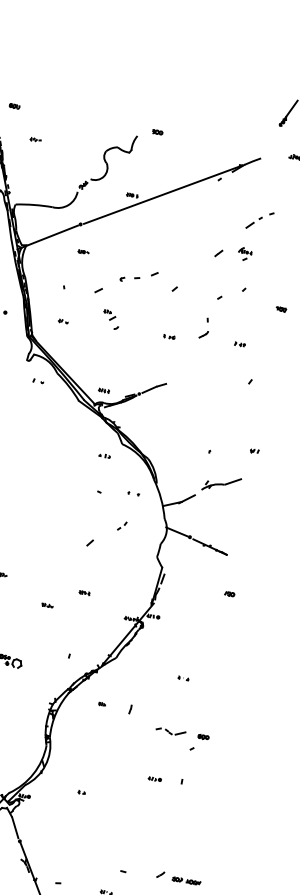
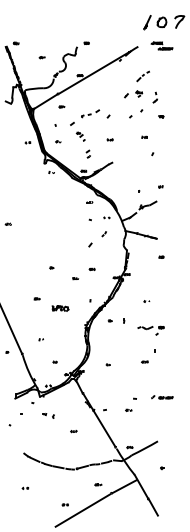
part: (34, 139) -> (41, 57), moved
part: (203, 327) -> (154, 97), moved
part: (118, 356) -> (87, 153), added
part: (154, 778) -> (144, 361), moved

